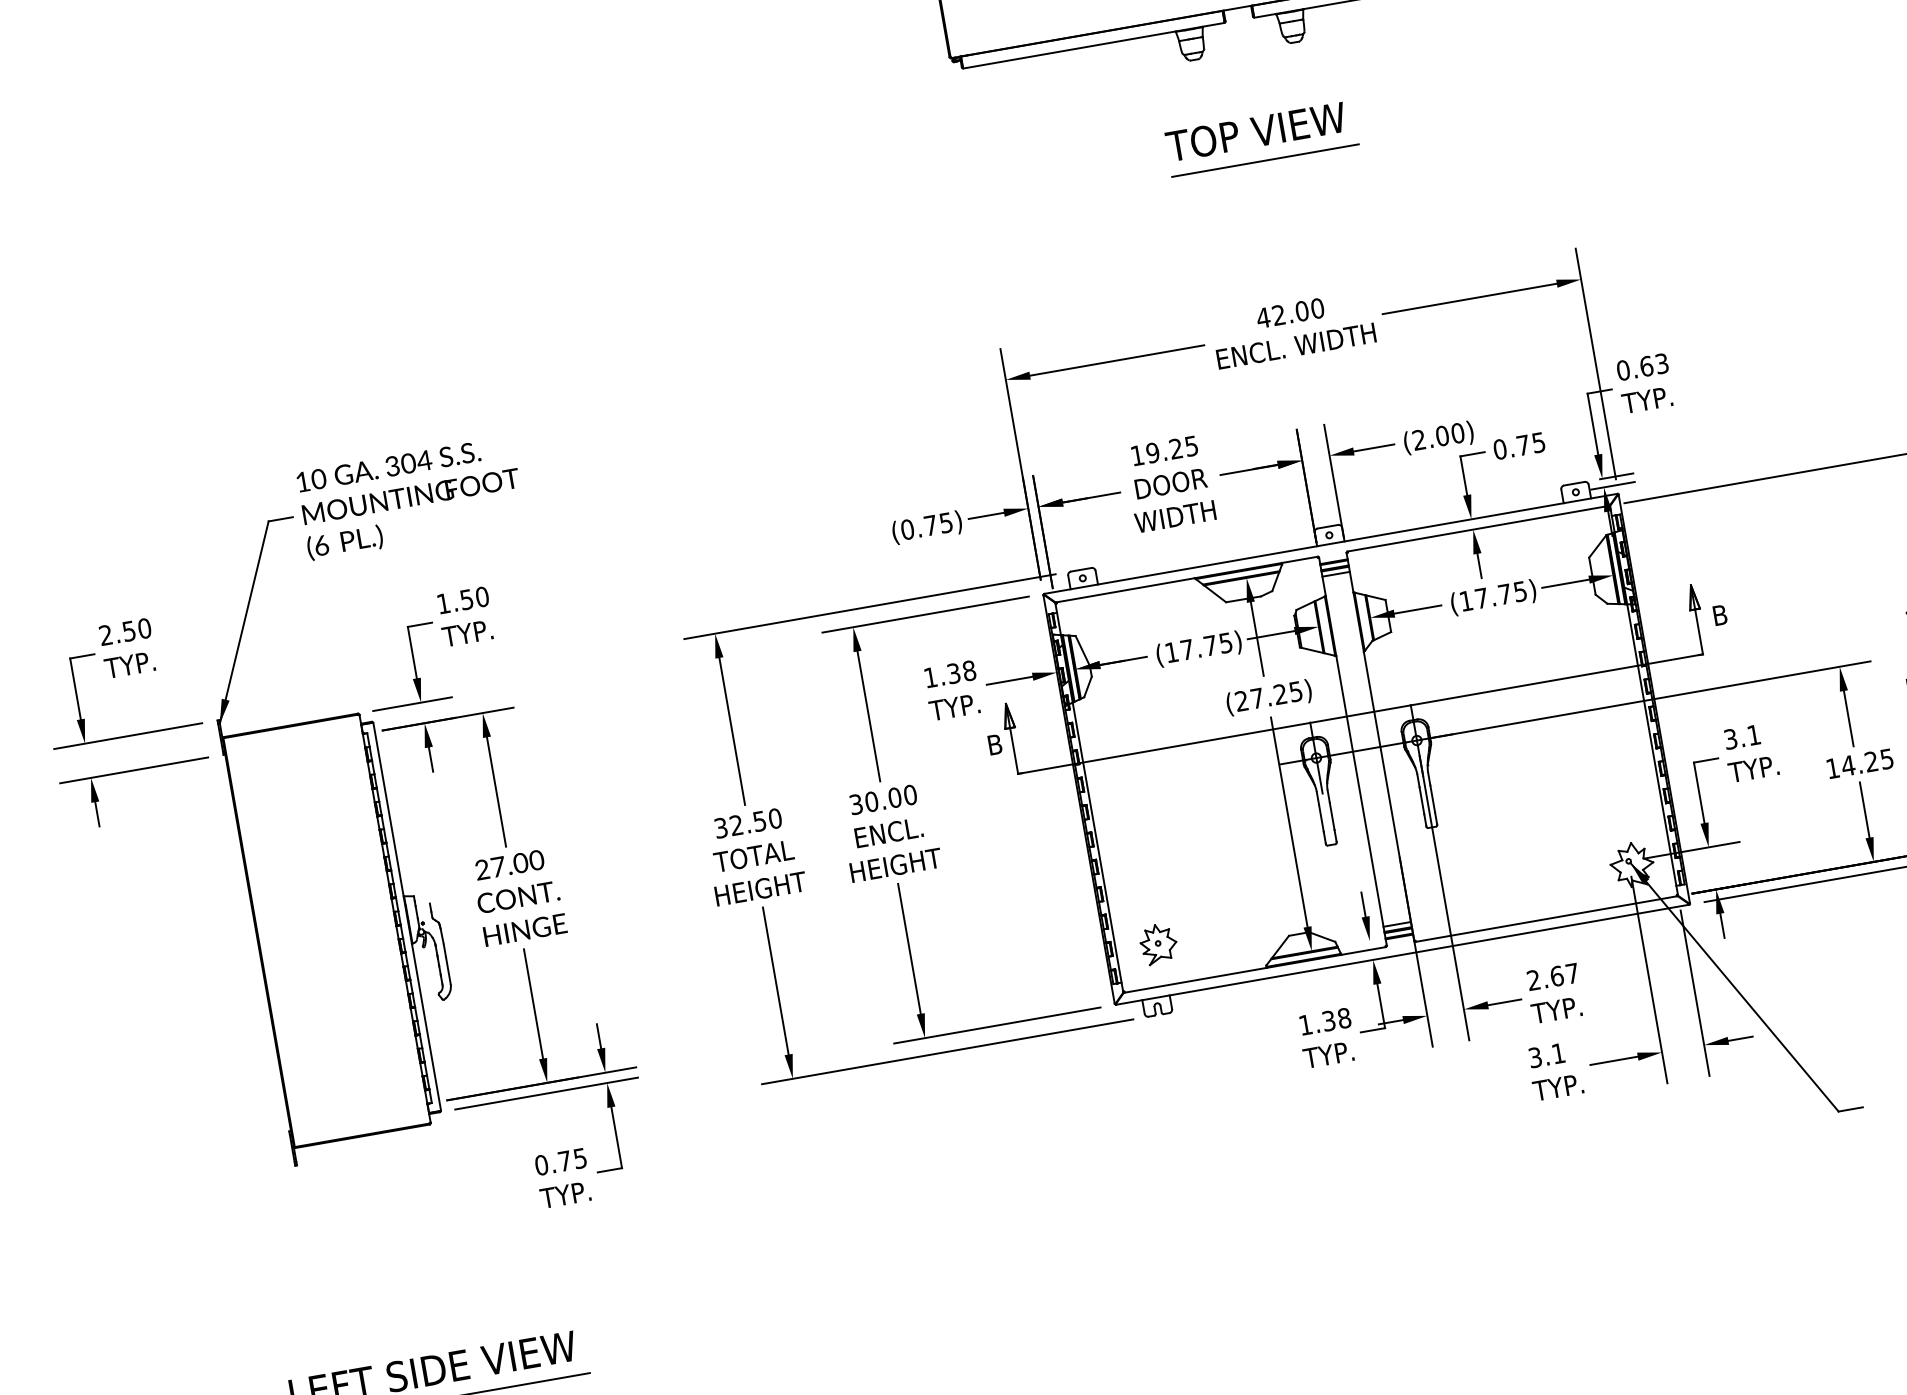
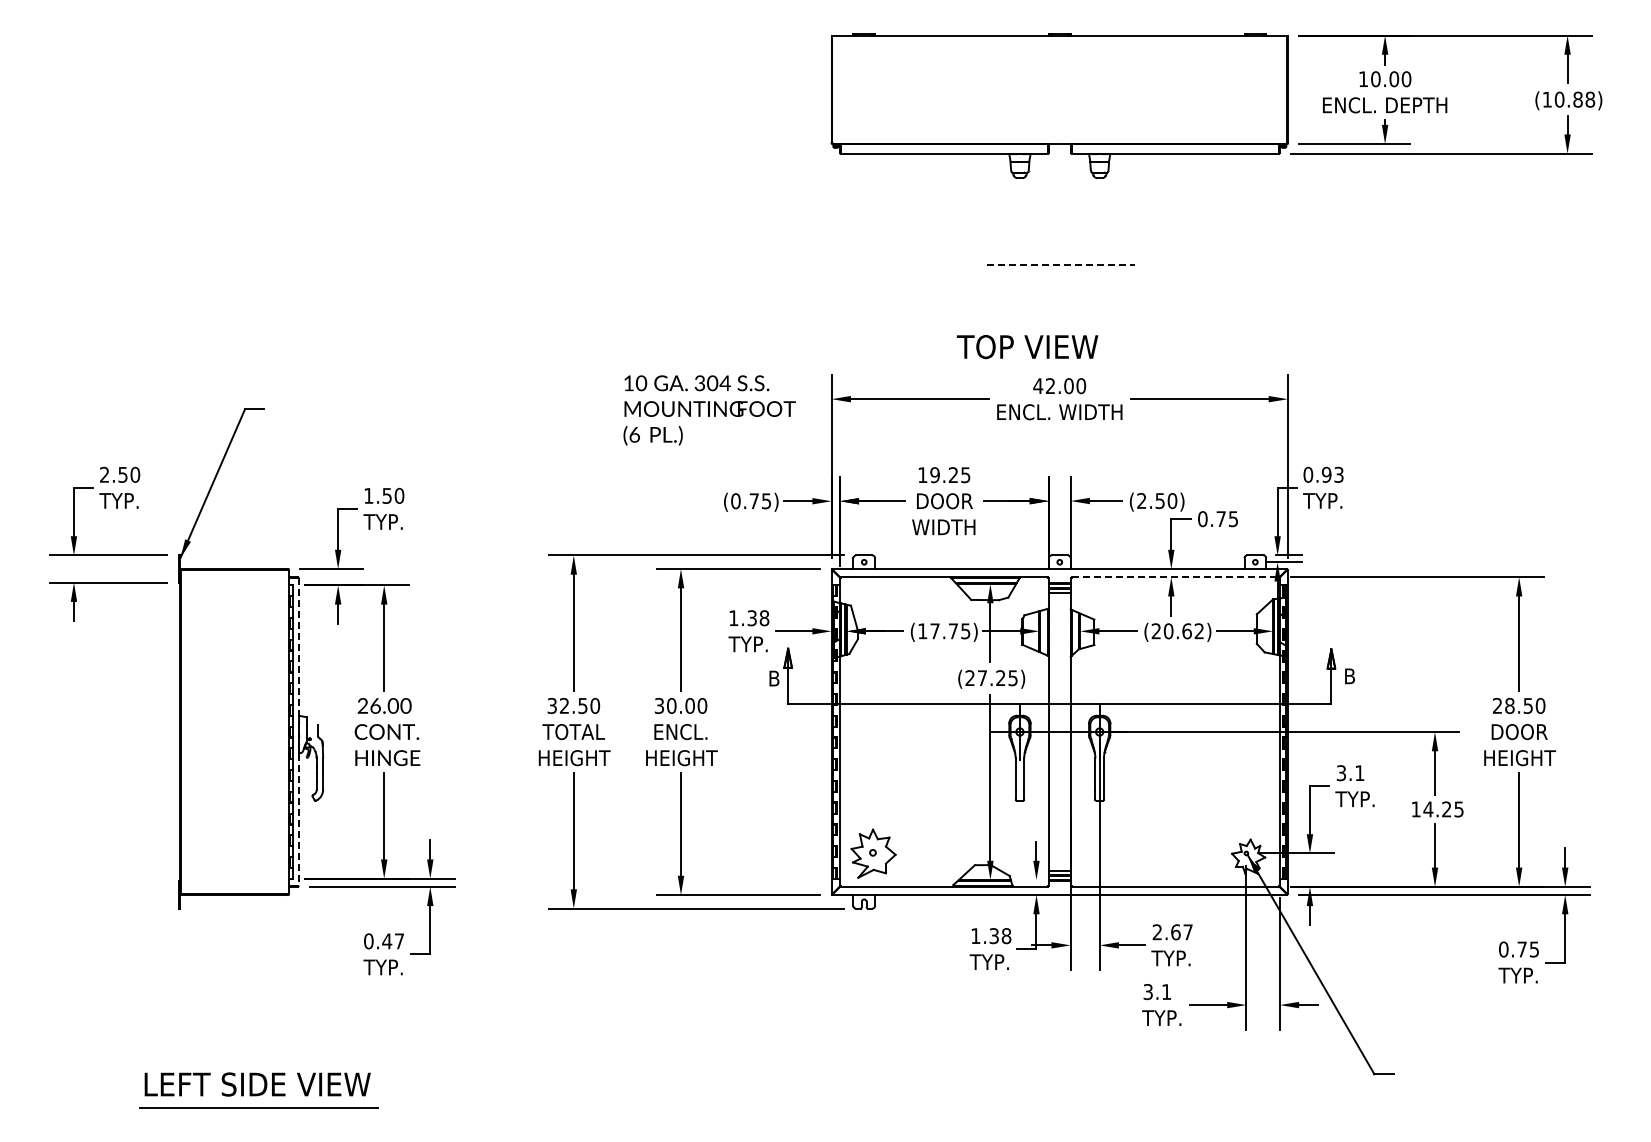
text: (1256, 132) -> (1027, 347), moved
line: (1266, 160) -> (1061, 265), solid -> dashed
text: (1646, 365) -> (1326, 474), 0.63 -> 0.93
text: (1442, 436) -> (1160, 501), (2.00) -> (2.50)
text: (410, 498) -> (709, 410), moved
line: (1478, 529) -> (1175, 577), solid -> dashed
text: (1492, 596) -> (1177, 631), (17.75) -> (20.62)
text: (498, 866) -> (375, 705), 27.00 -> 26.00
line: (407, 917) -> (298, 732), solid -> dashed
part: (1158, 944) -> (873, 854), size x1.6
text: (571, 1160) -> (392, 941), 0.75 -> 0.47

